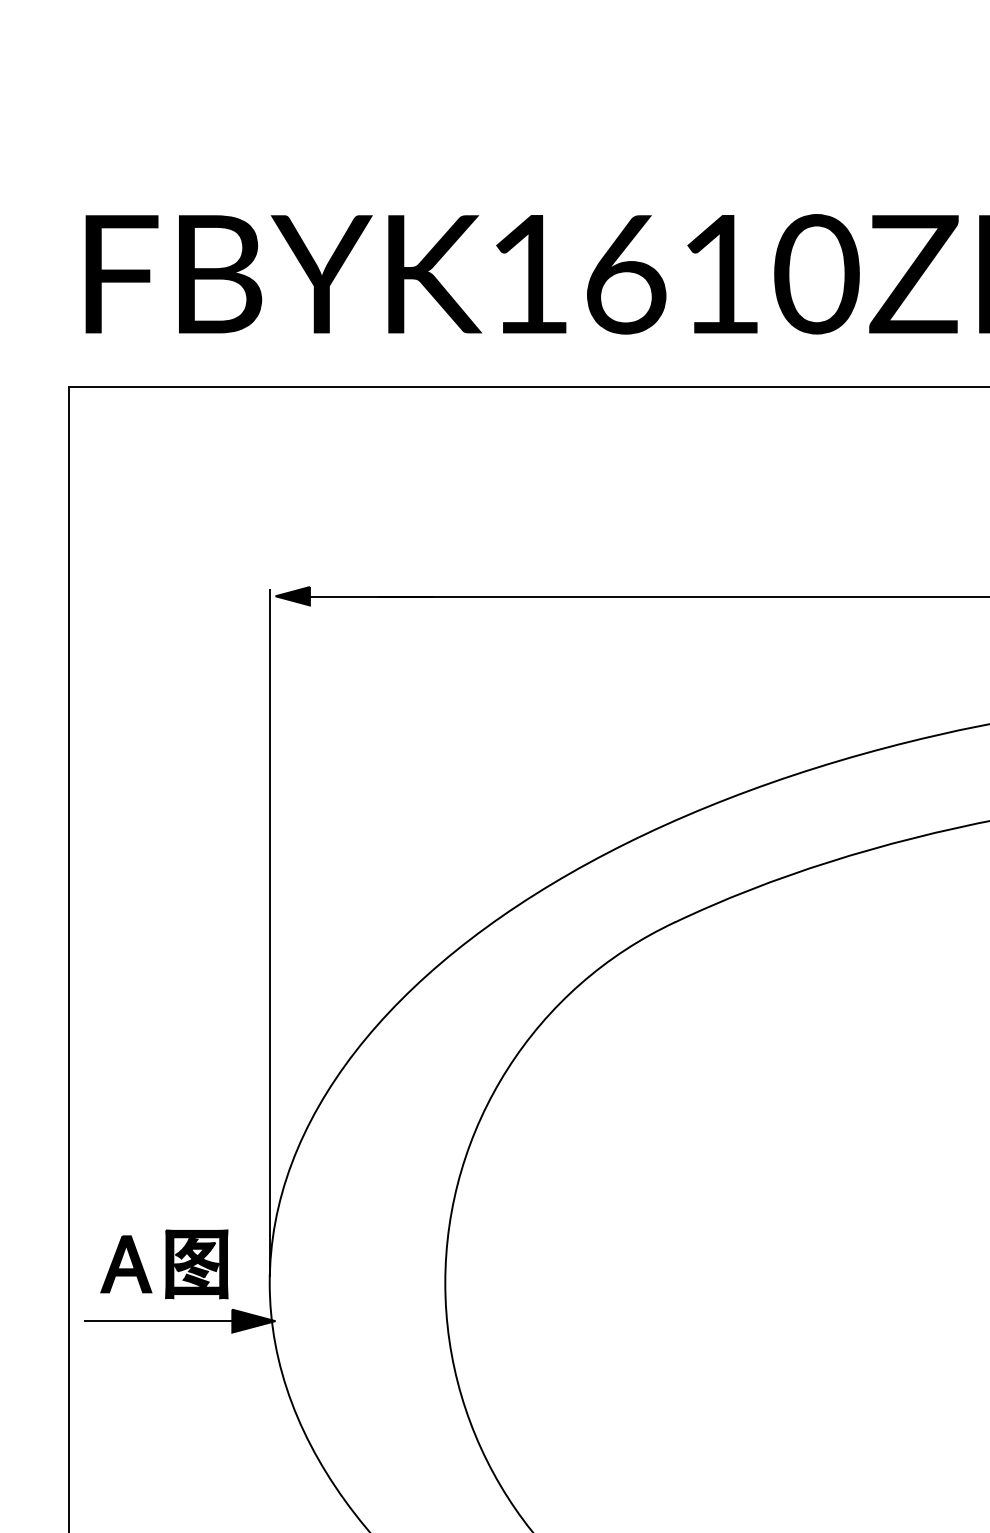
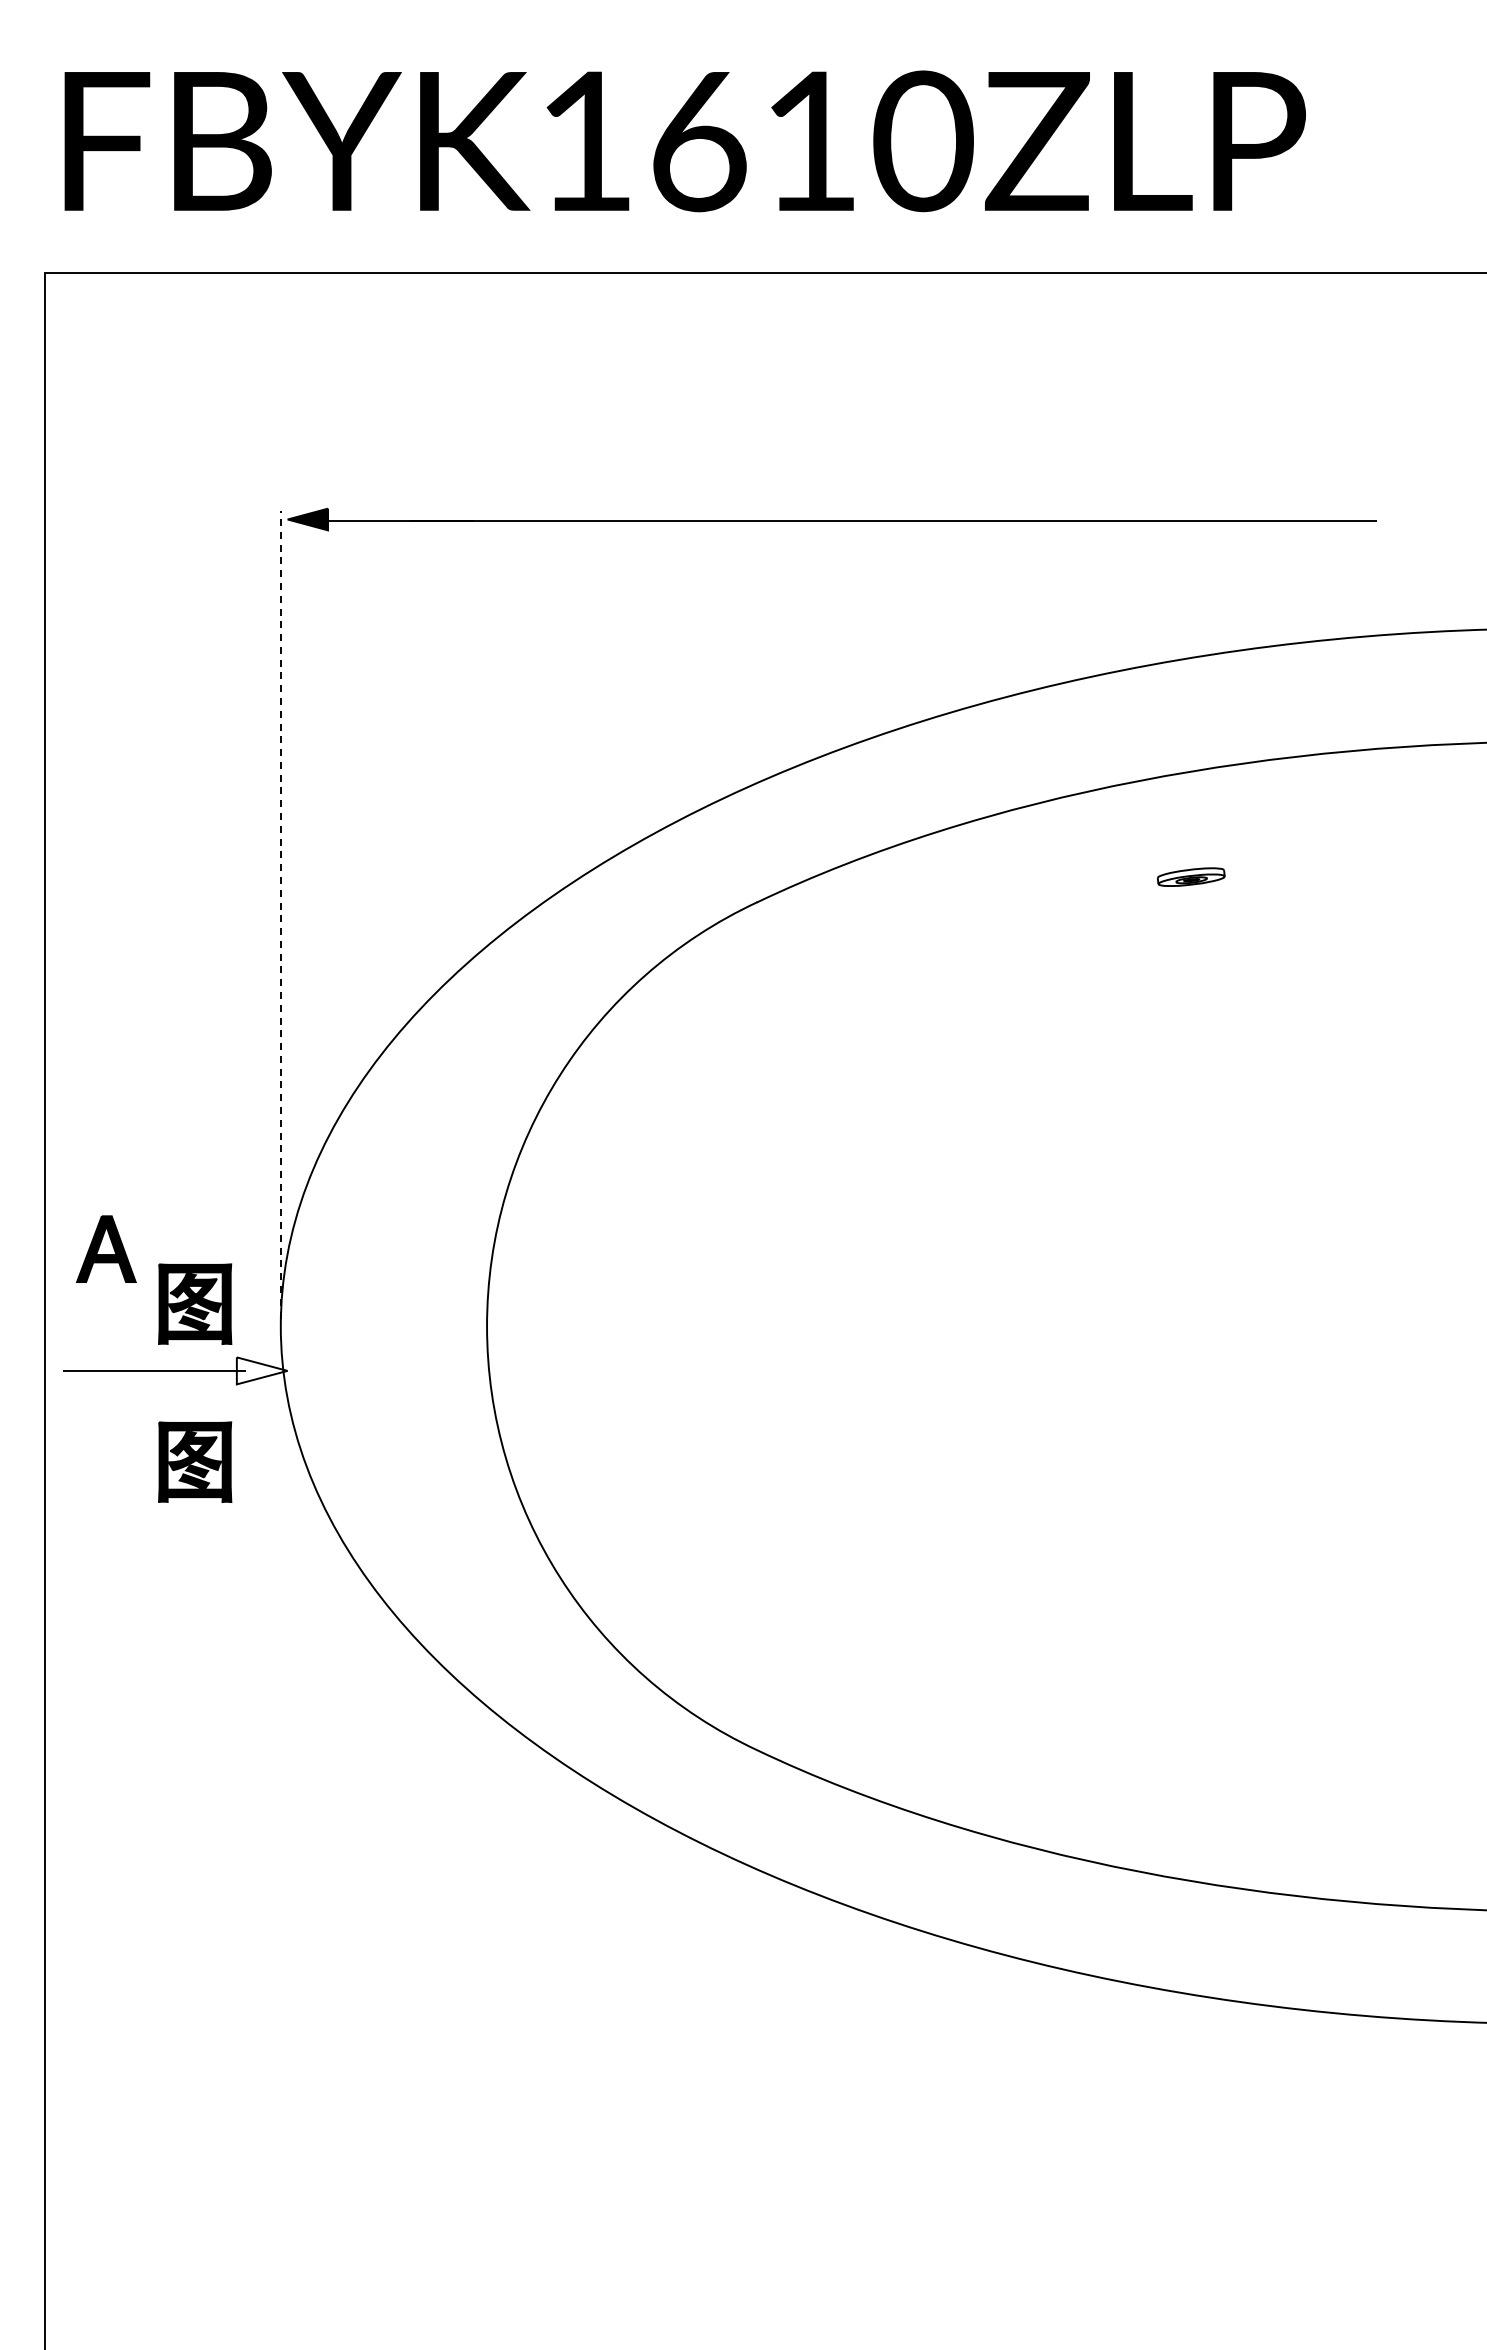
line: (269, 932) -> (280, 914), solid -> dashed
part: (125, 1263) -> (105, 1248), moved
fill: (253, 1320) -> (261, 1370), removed
part: (197, 1398) -> (195, 1461), added

